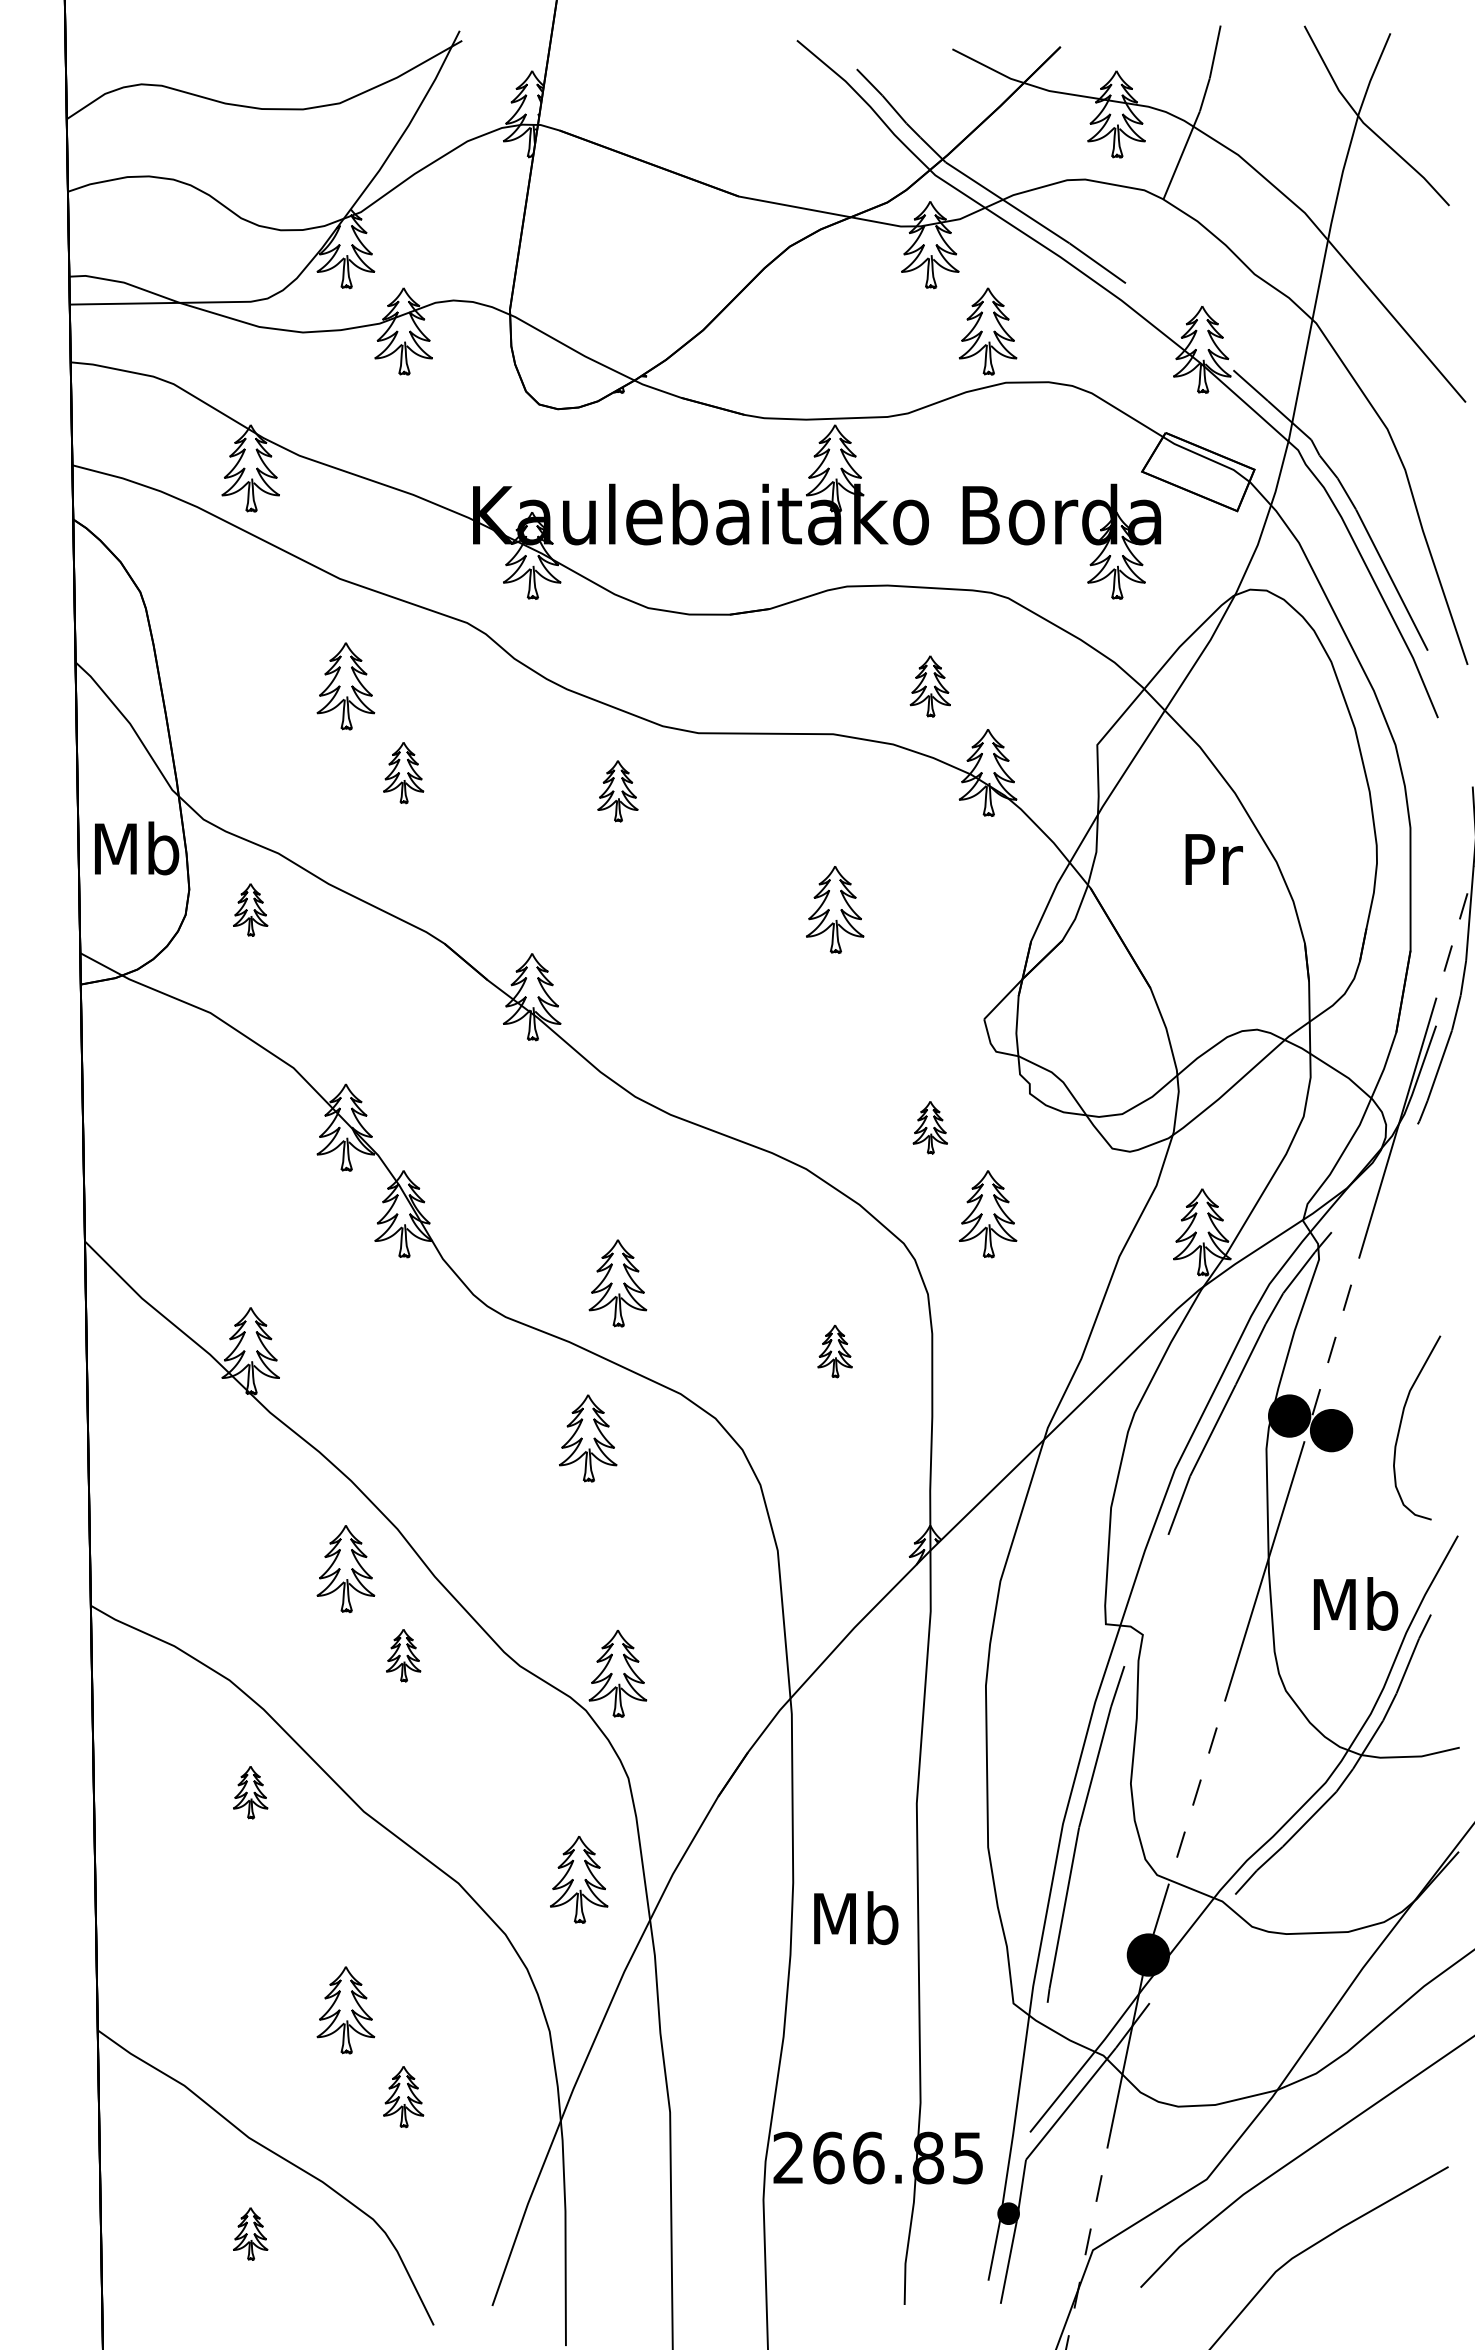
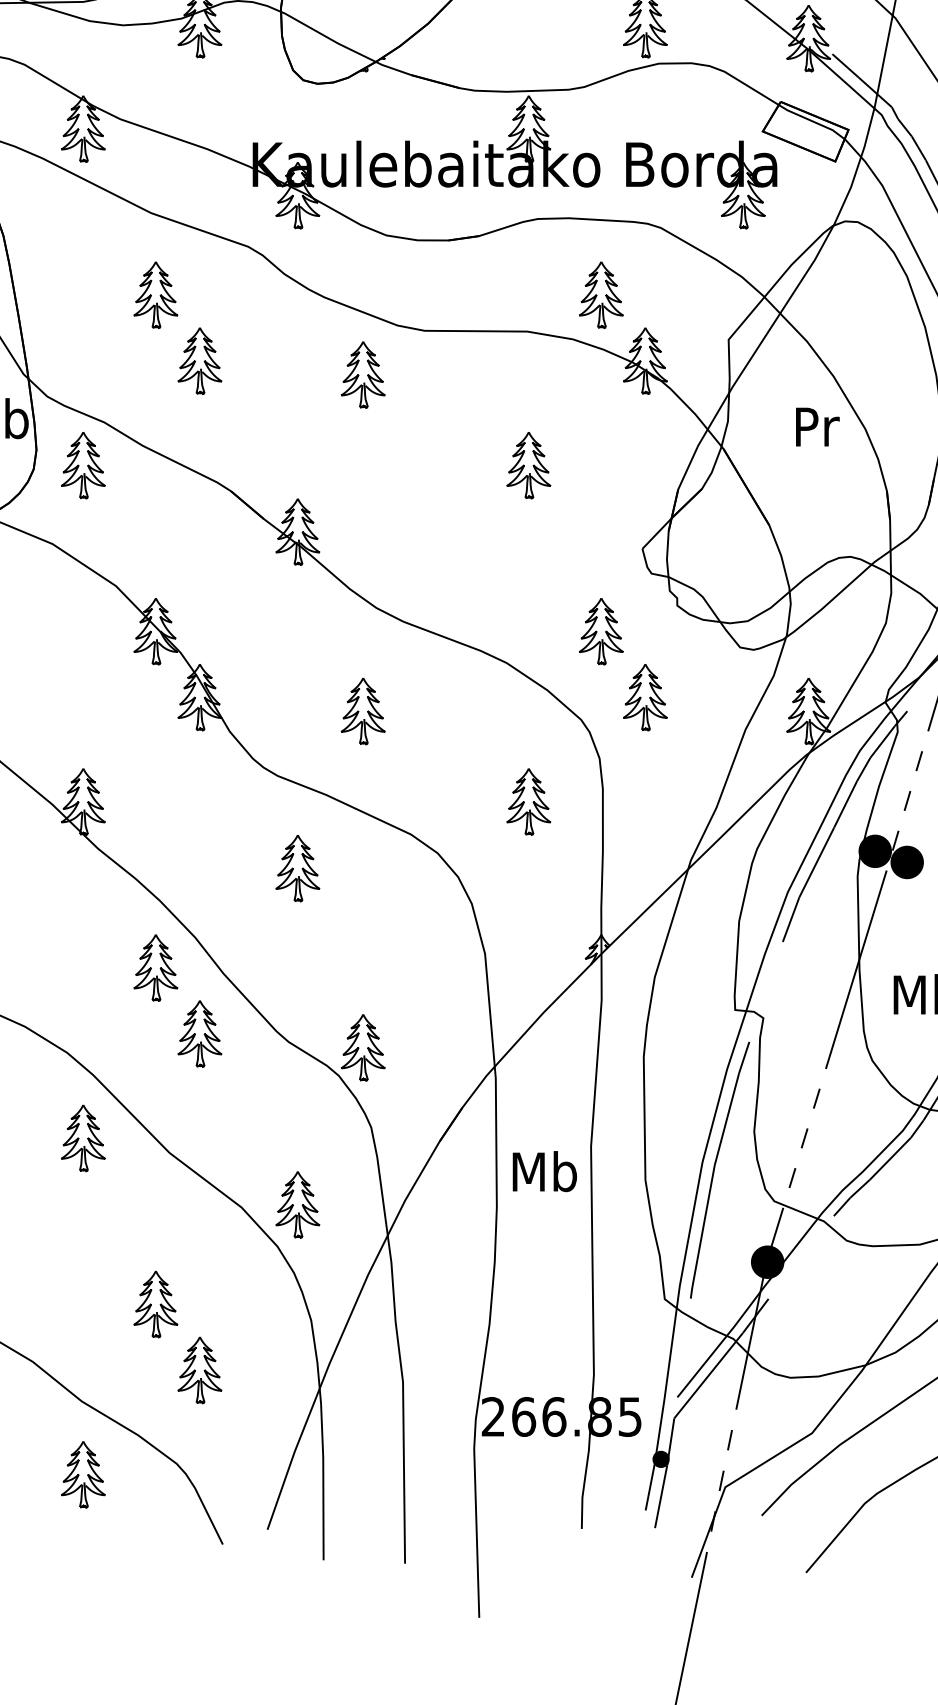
part: (930, 686) -> (601, 295), size x1.43
part: (403, 772) -> (199, 360), size x1.43
part: (617, 791) -> (362, 375), size x1.43
part: (250, 909) -> (83, 465), size x1.67
part: (930, 1127) -> (601, 631), size x1.67
part: (617, 1283) -> (362, 711), moved
part: (834, 1351) -> (528, 802), size x1.67
part: (588, 1438) -> (298, 868), moved
part: (403, 1655) -> (199, 1033), size x1.67
part: (250, 1792) -> (83, 1138), size x1.67
part: (579, 1879) -> (298, 1204), moved
text: (856, 1918) -> (545, 1171), moved
part: (403, 2096) -> (199, 1370), size x1.43
part: (250, 2233) -> (83, 1474), size x1.67

